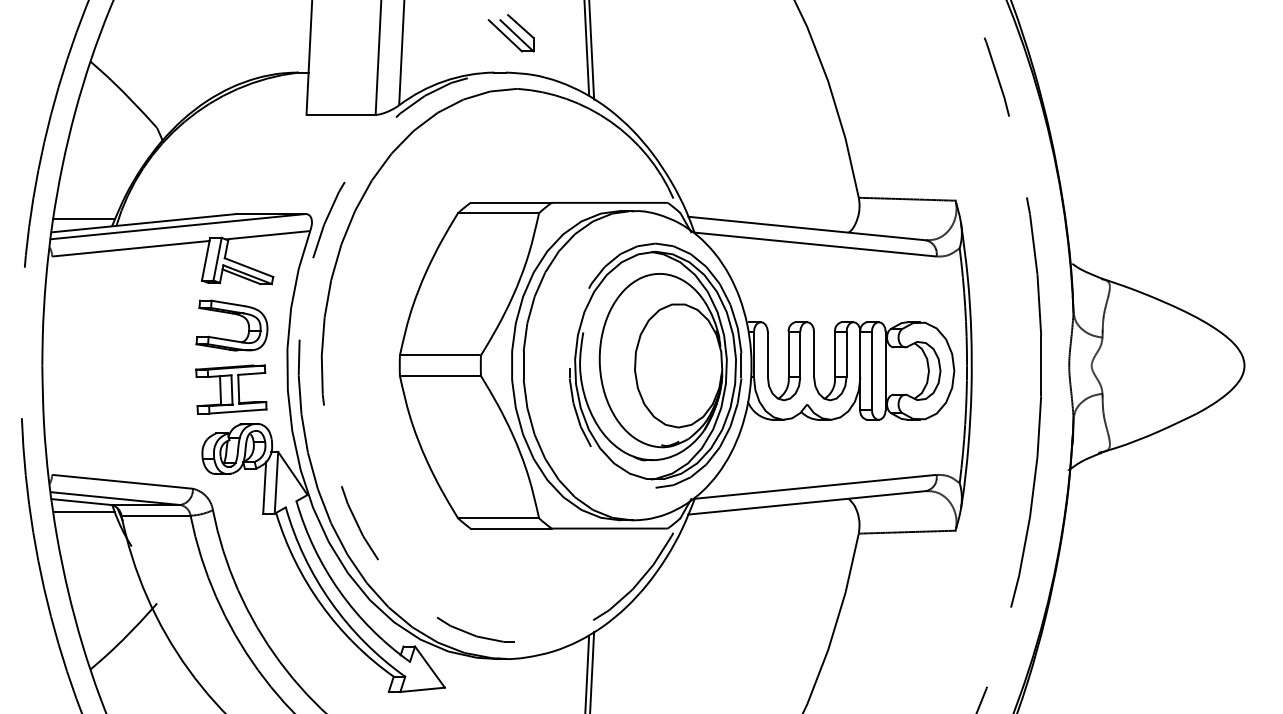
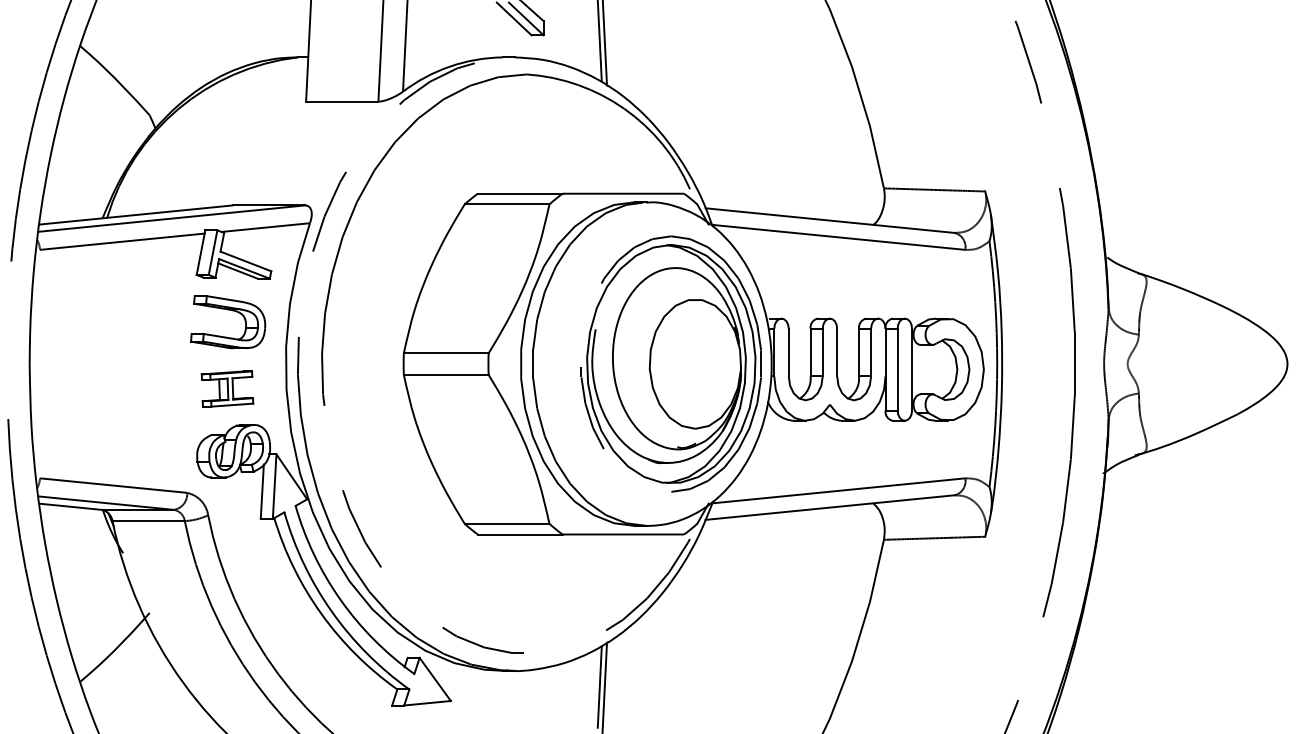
line: (84, 219) -> (73, 211), removed
part: (231, 389) -> (227, 389), size x0.7
line: (83, 512) -> (72, 517), removed

